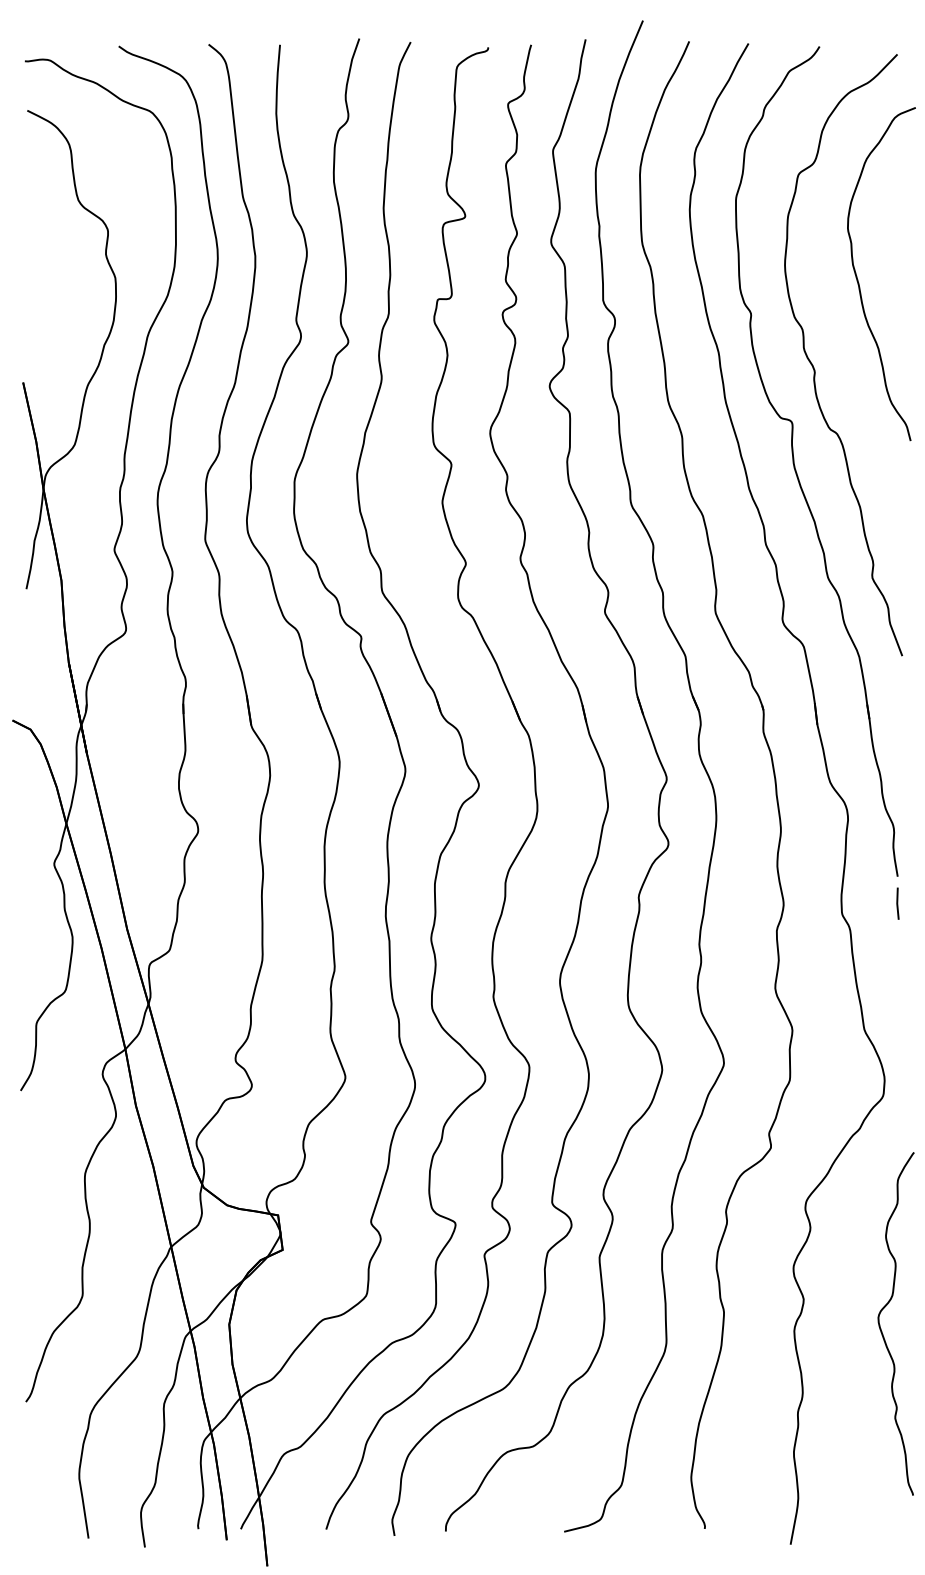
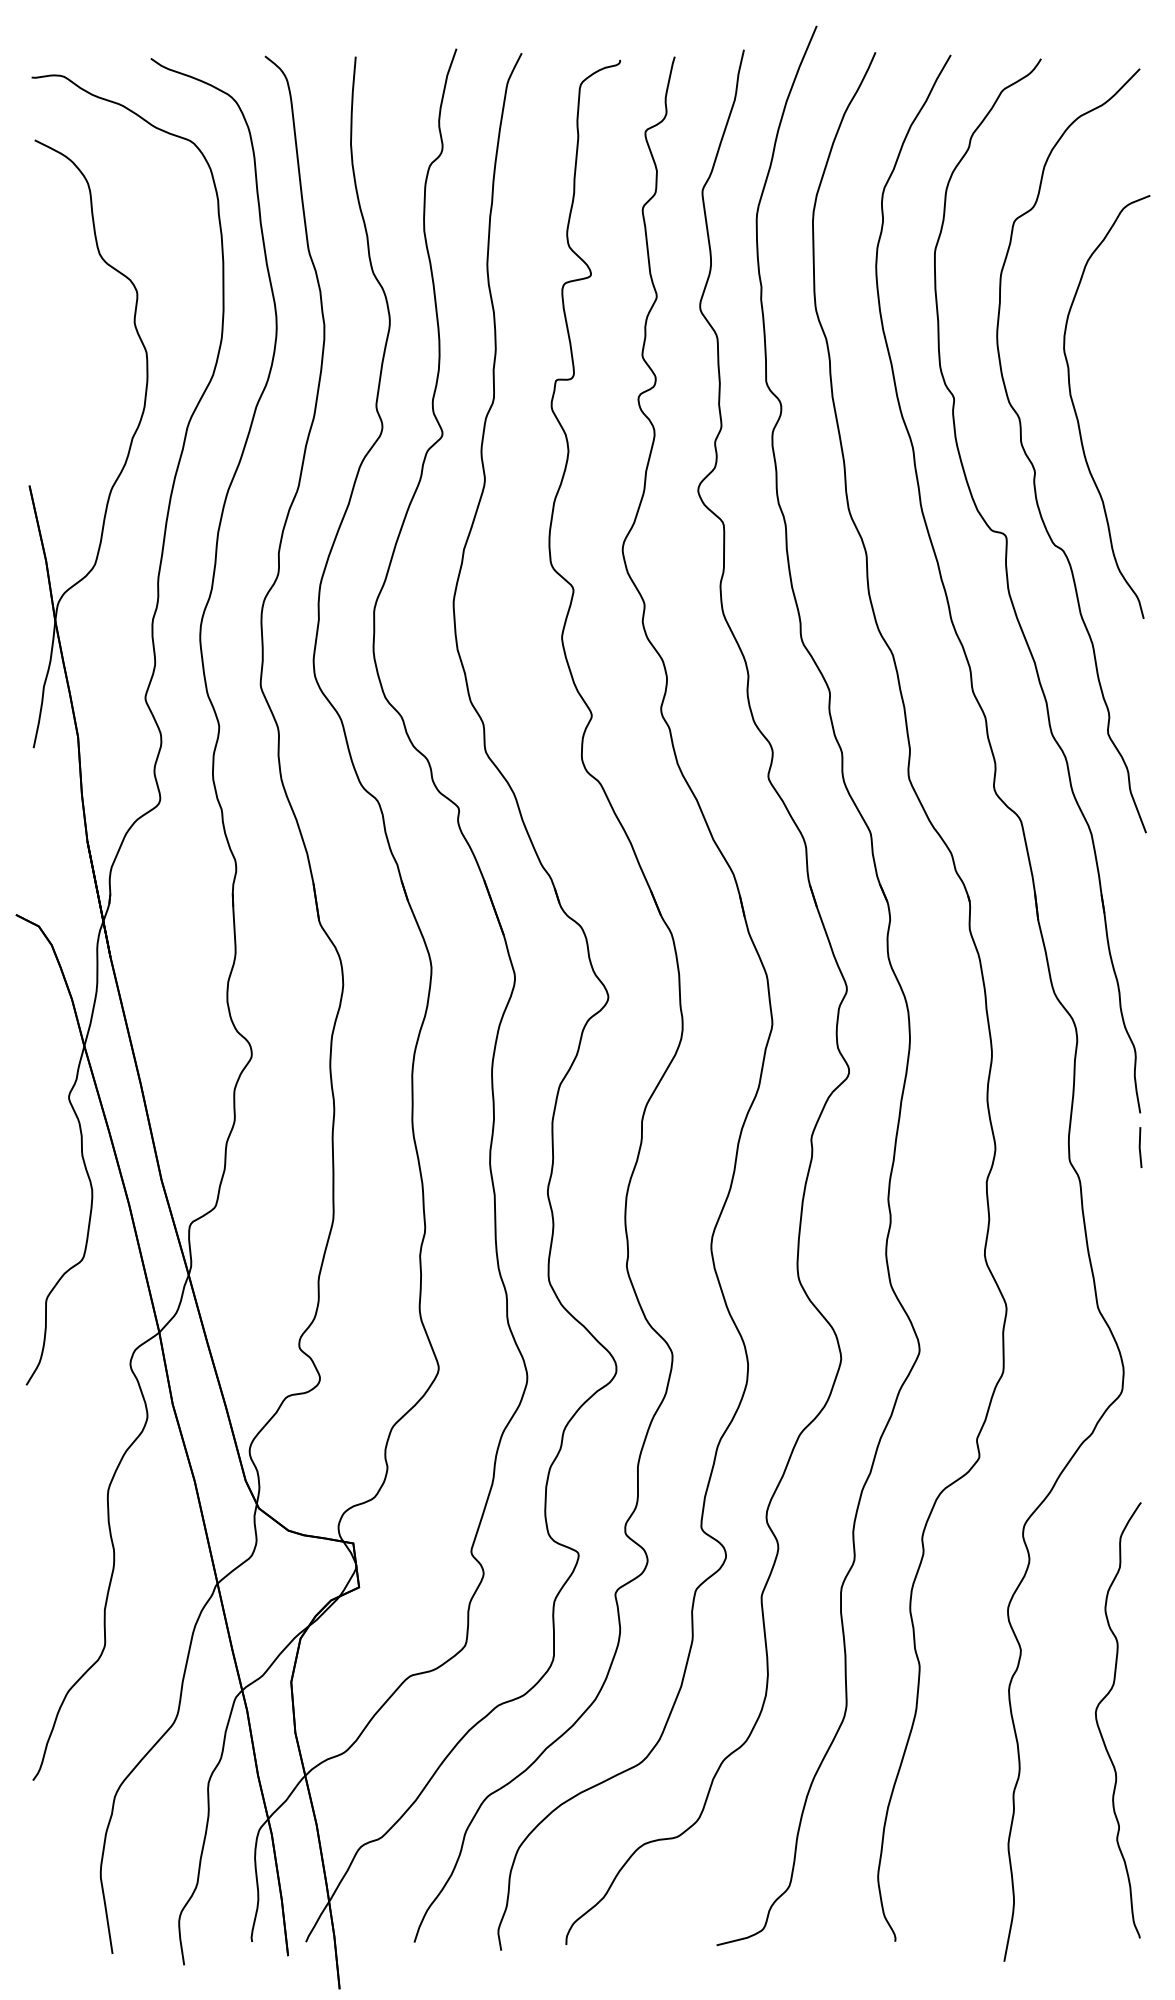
curve: (858, 280) -> (1077, 415), moved
curve: (881, 1328) -> (1099, 1726), moved

